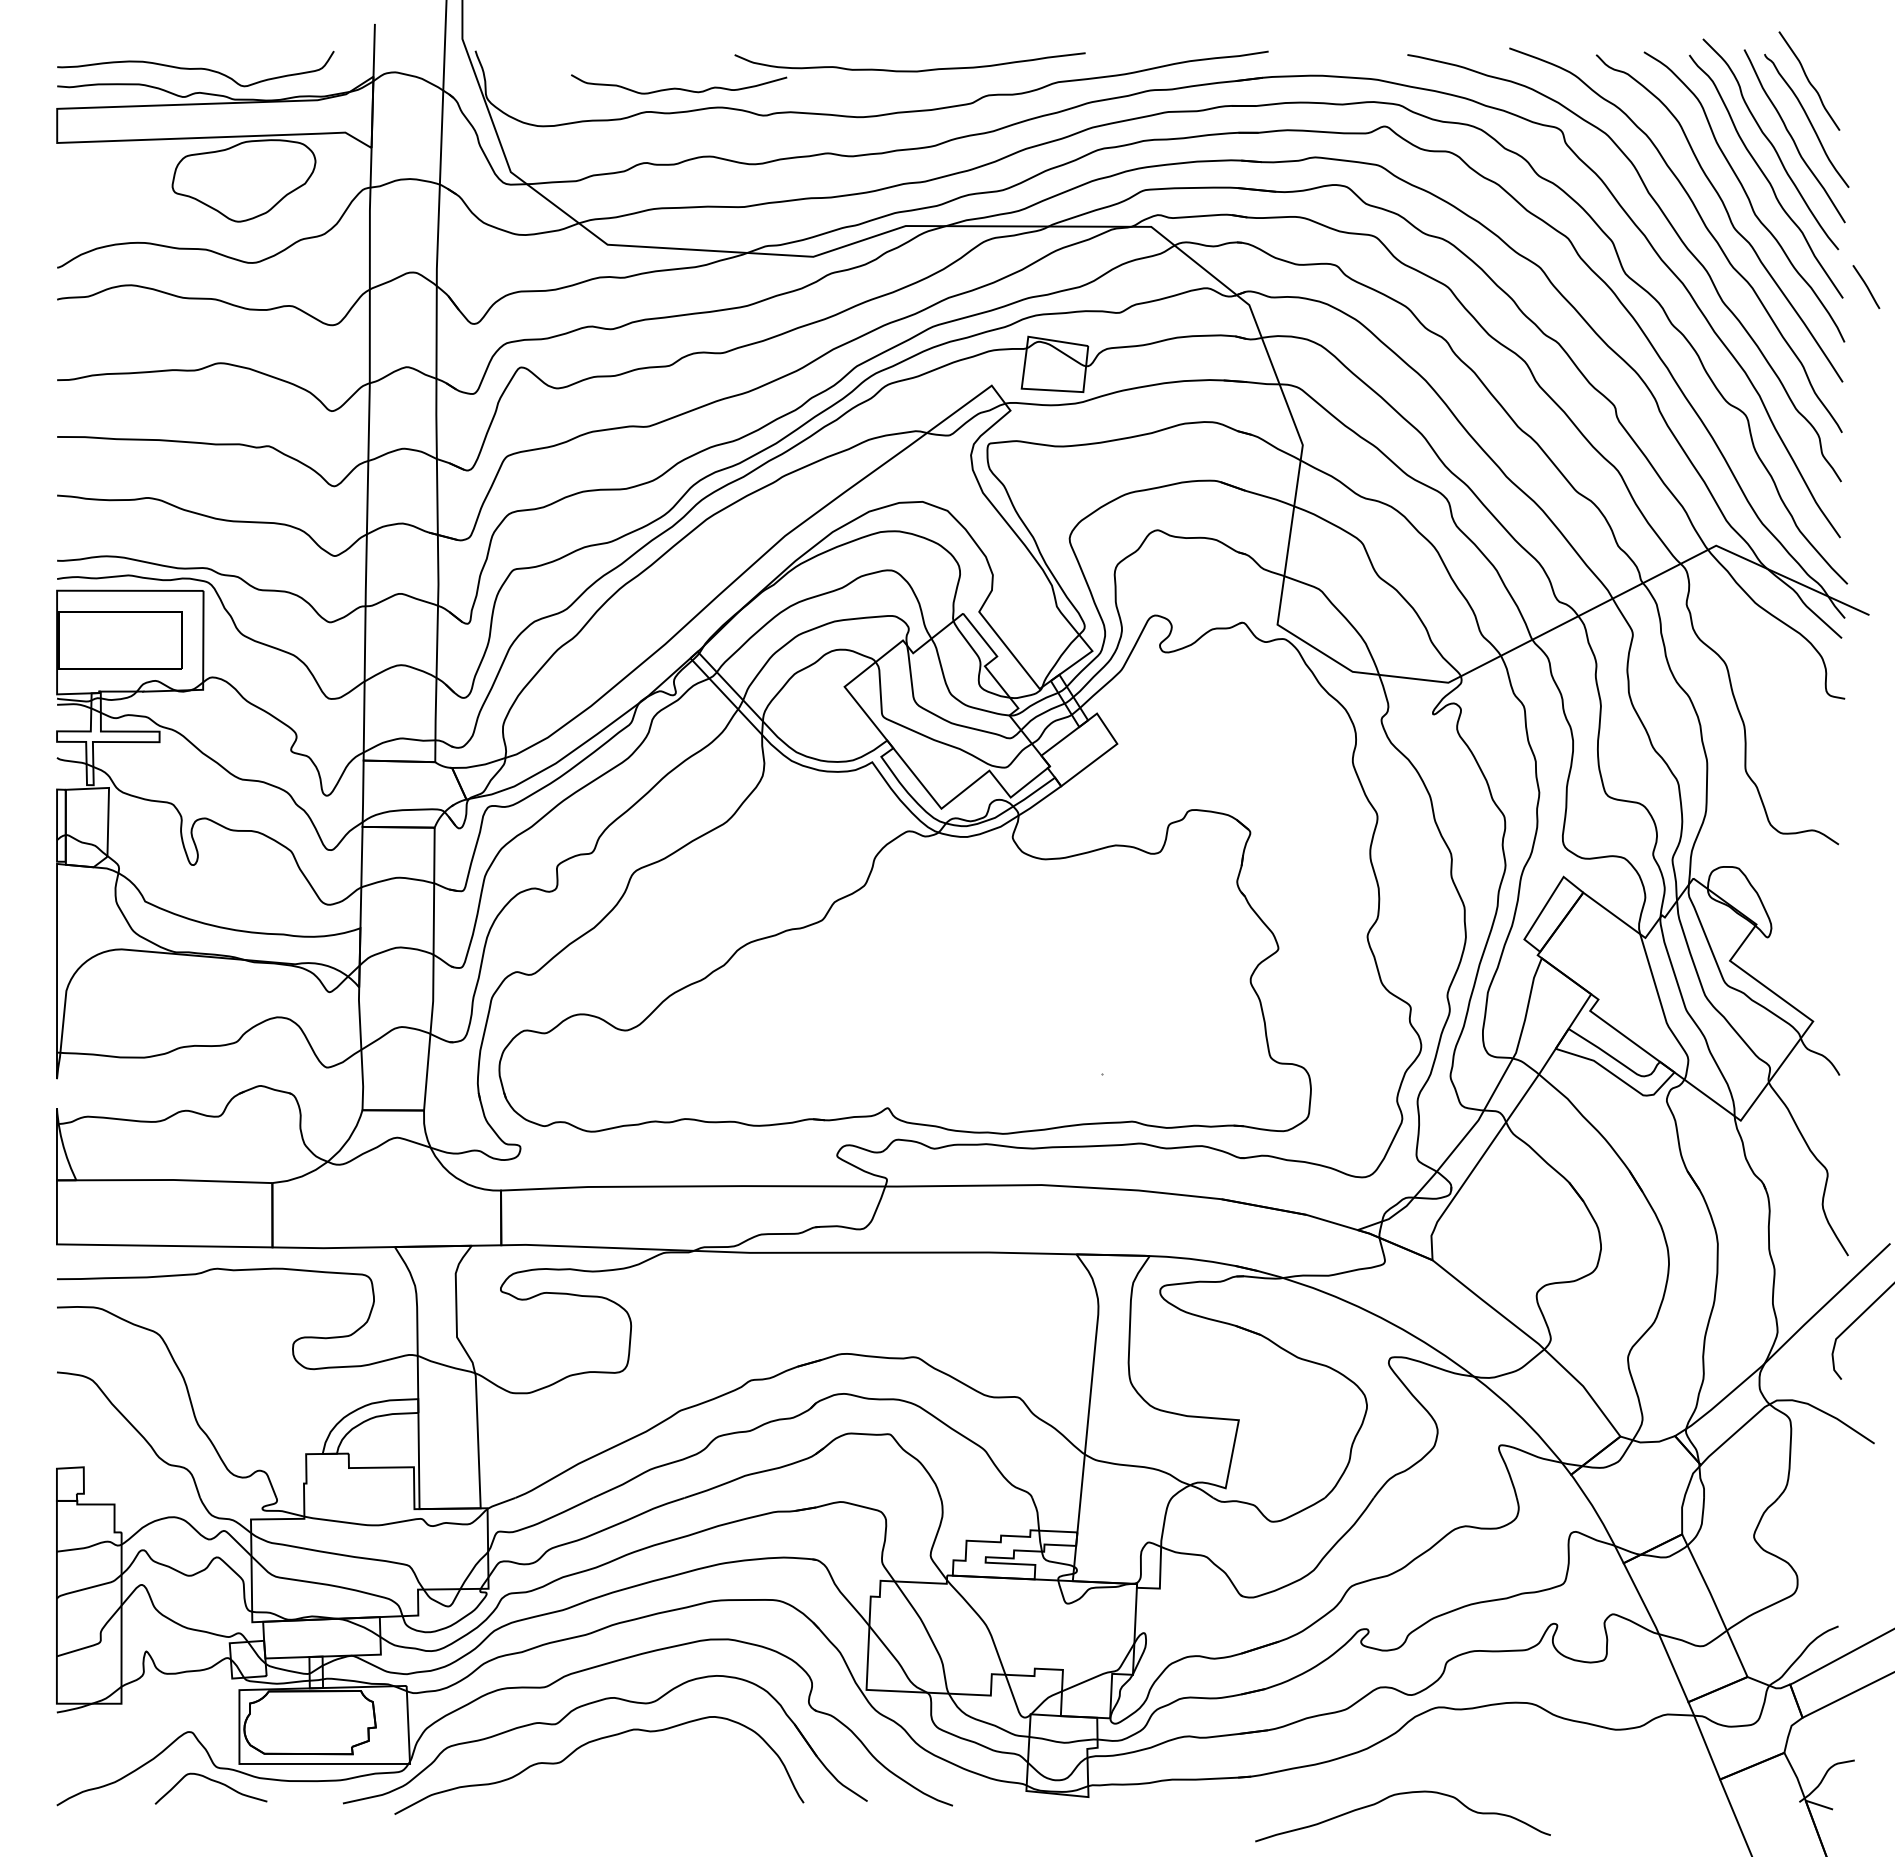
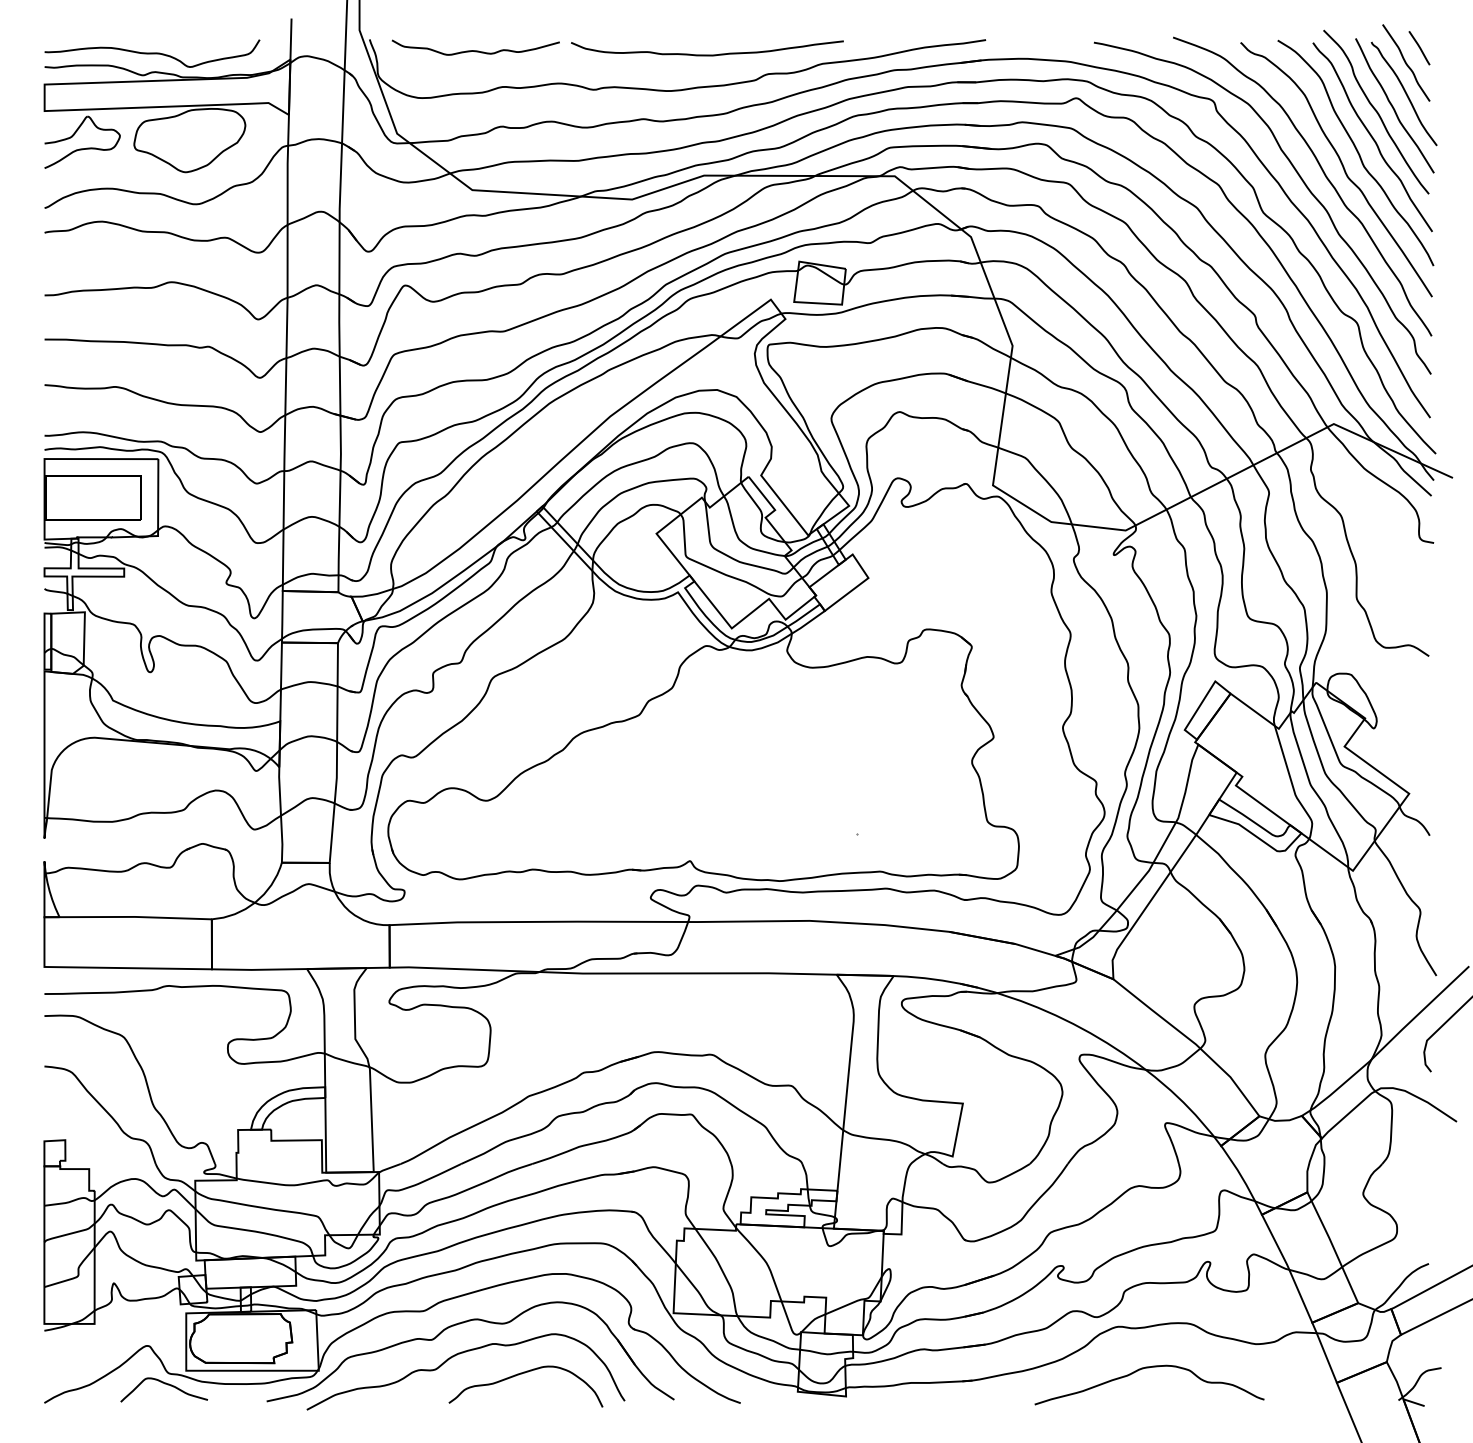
curve: (679, 88) -> (476, 50), moved
part: (108, 190) -> (84, 148), added
line: (1866, 286) -> (1419, 47), moved
curve: (671, 1768) -> (522, 1374), added
curve: (1397, 1795) -> (1145, 1368), moved

